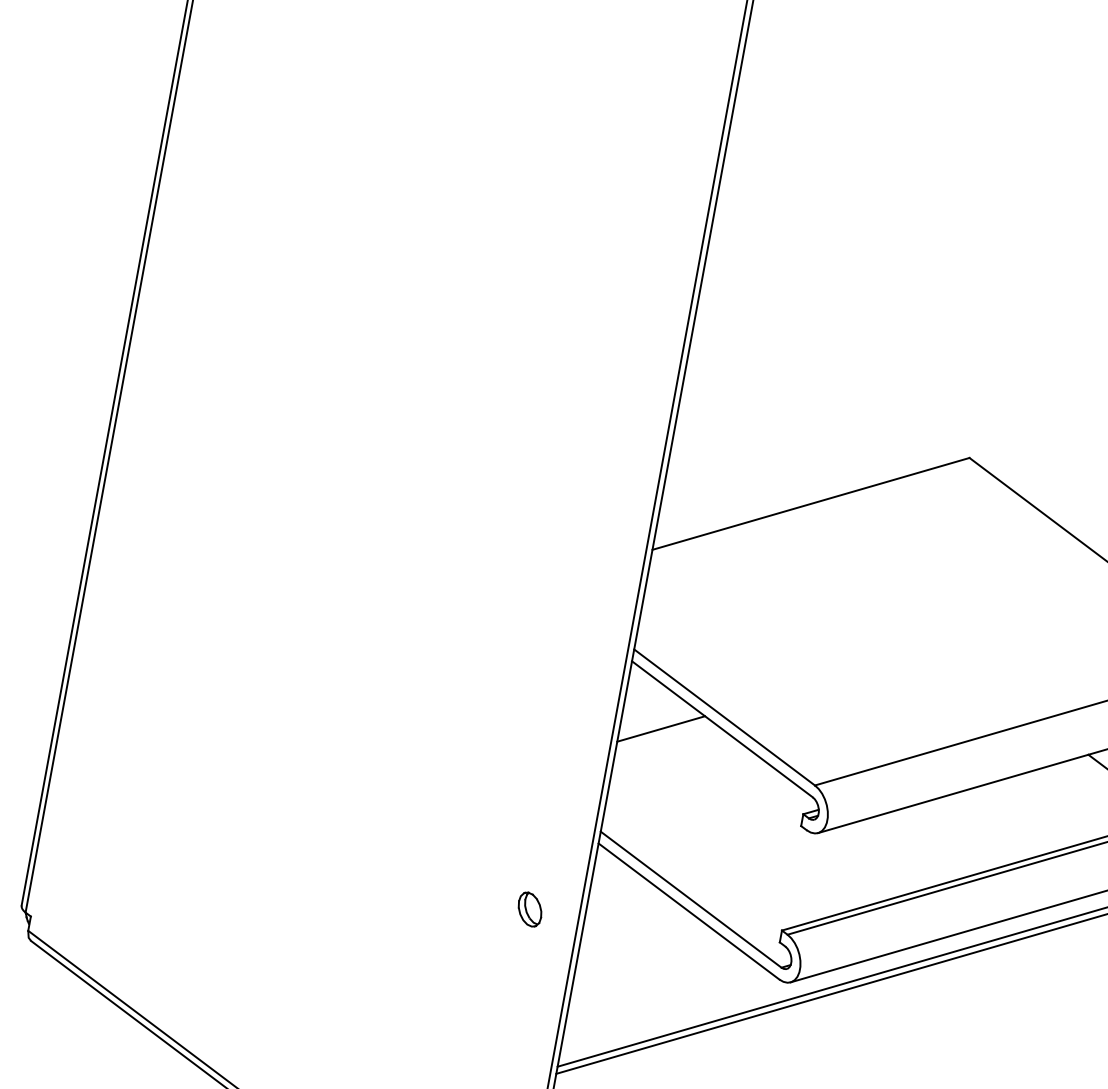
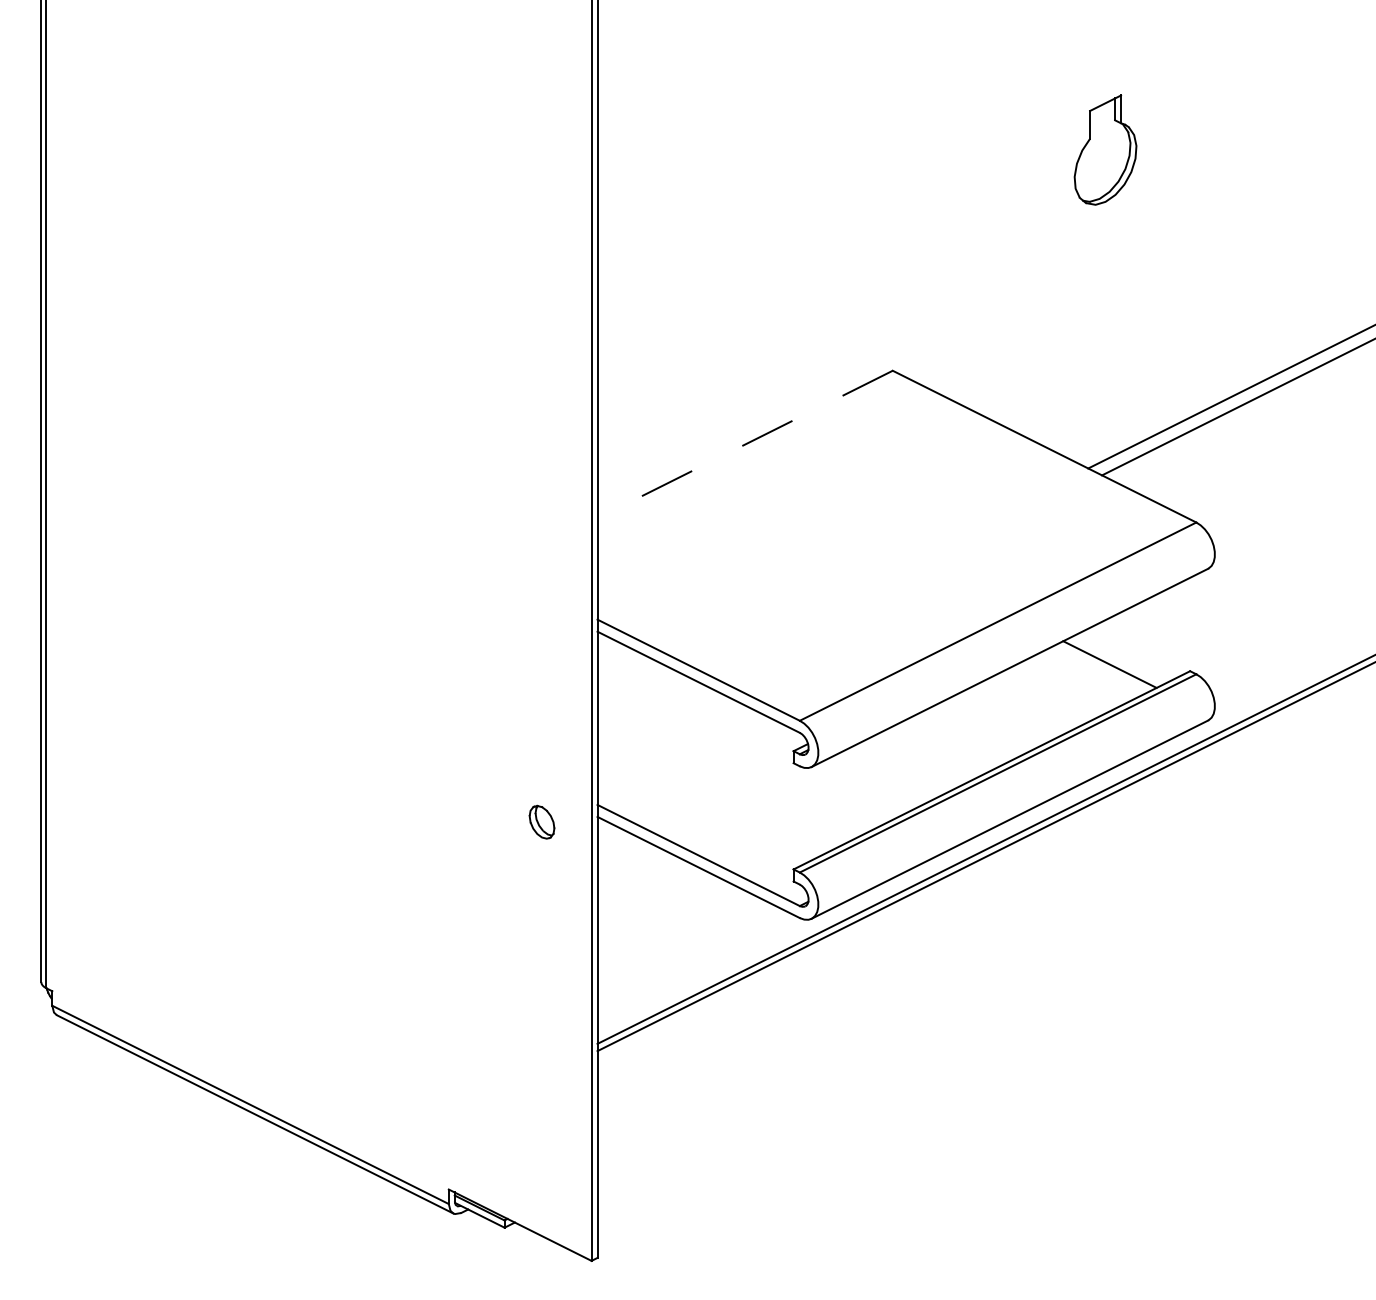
line: (810, 503) -> (744, 444), solid -> dashed
line: (661, 728) -> (638, 692), removed
part: (529, 908) -> (541, 821), moved

